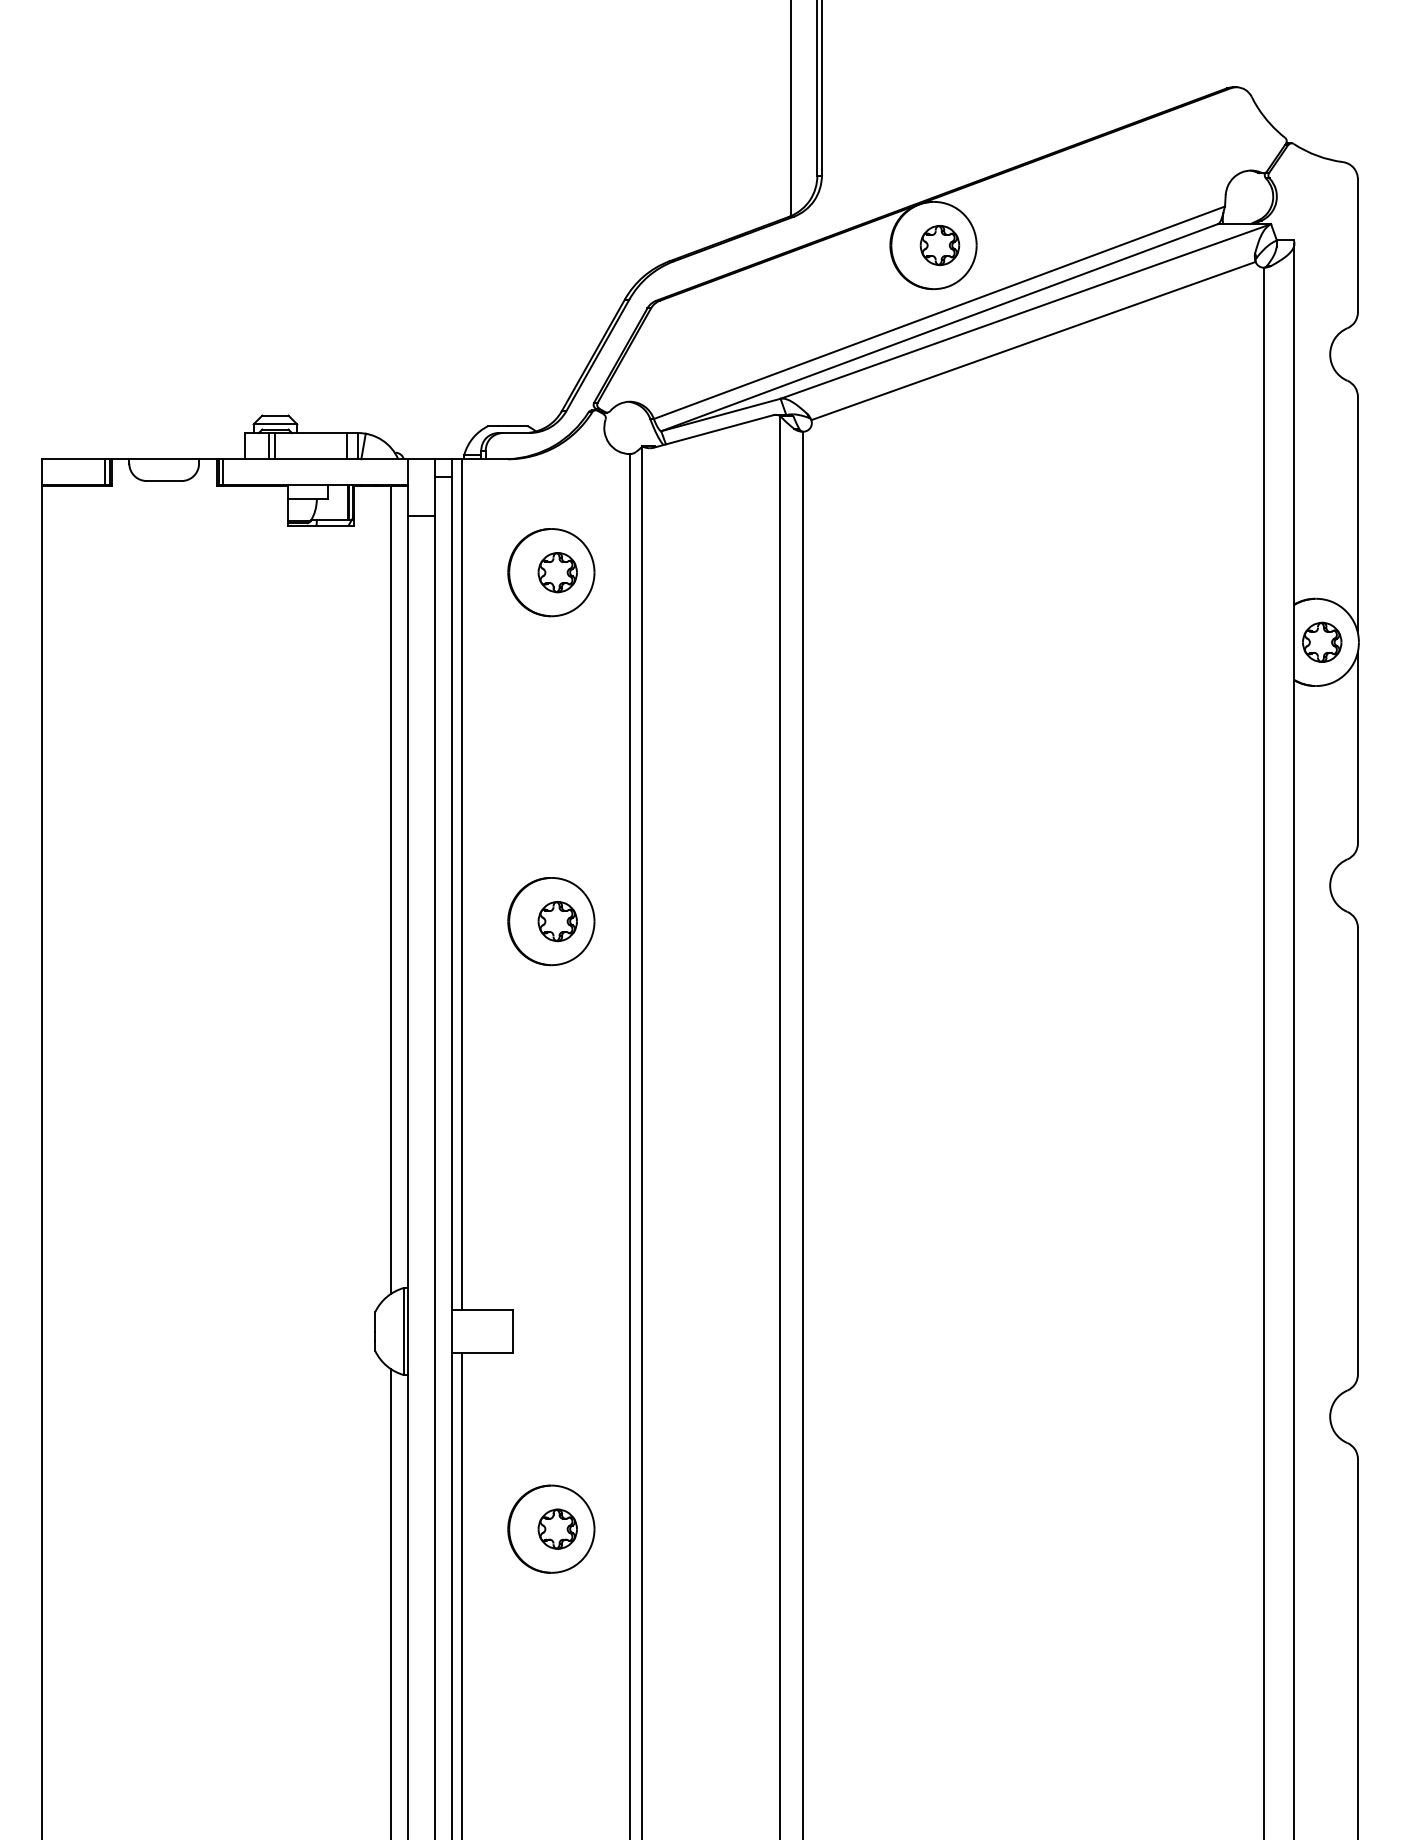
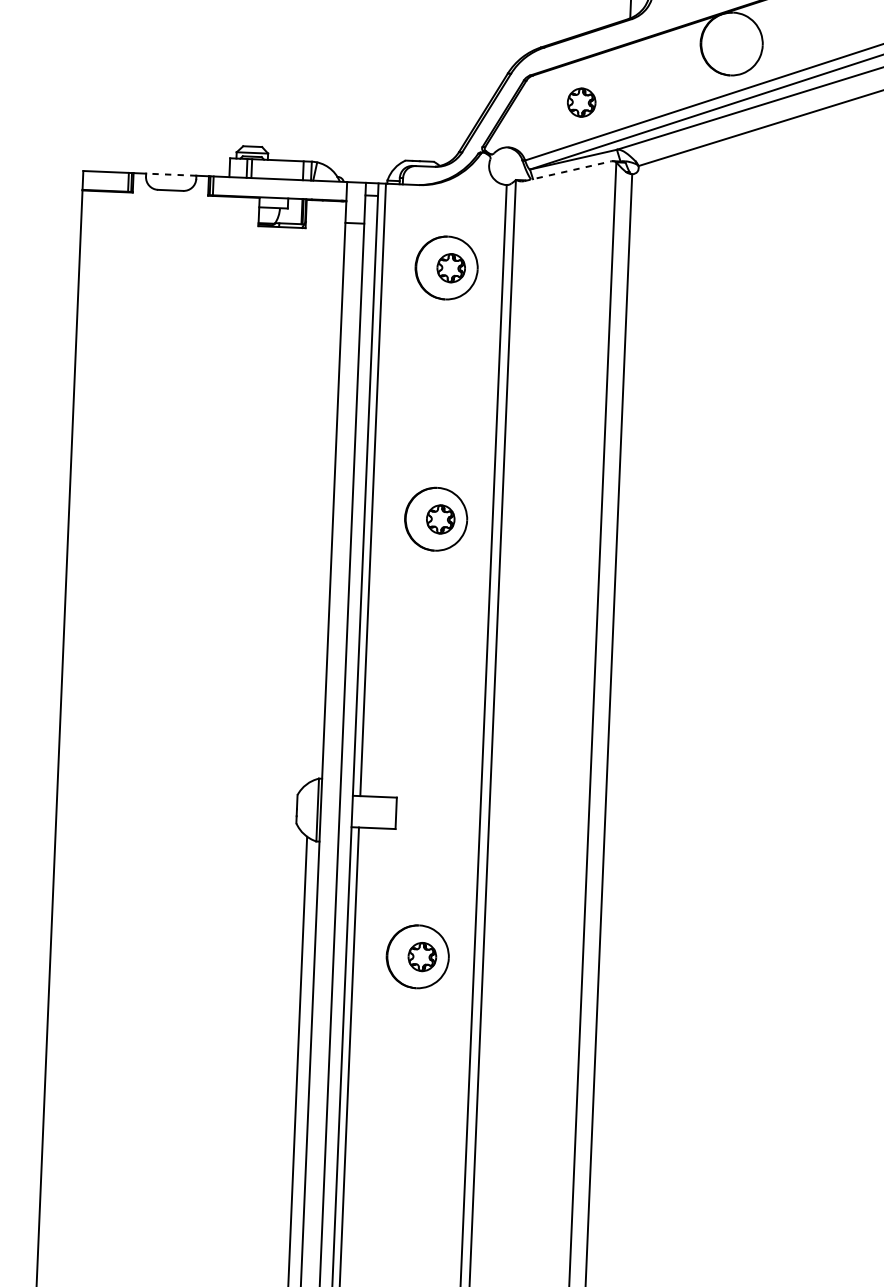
part: (939, 245) -> (581, 102), moved
line: (713, 431) -> (567, 171), solid -> dashed
line: (164, 459) -> (171, 174), solid -> dashed
line: (391, 889) -> (321, 491), removed

